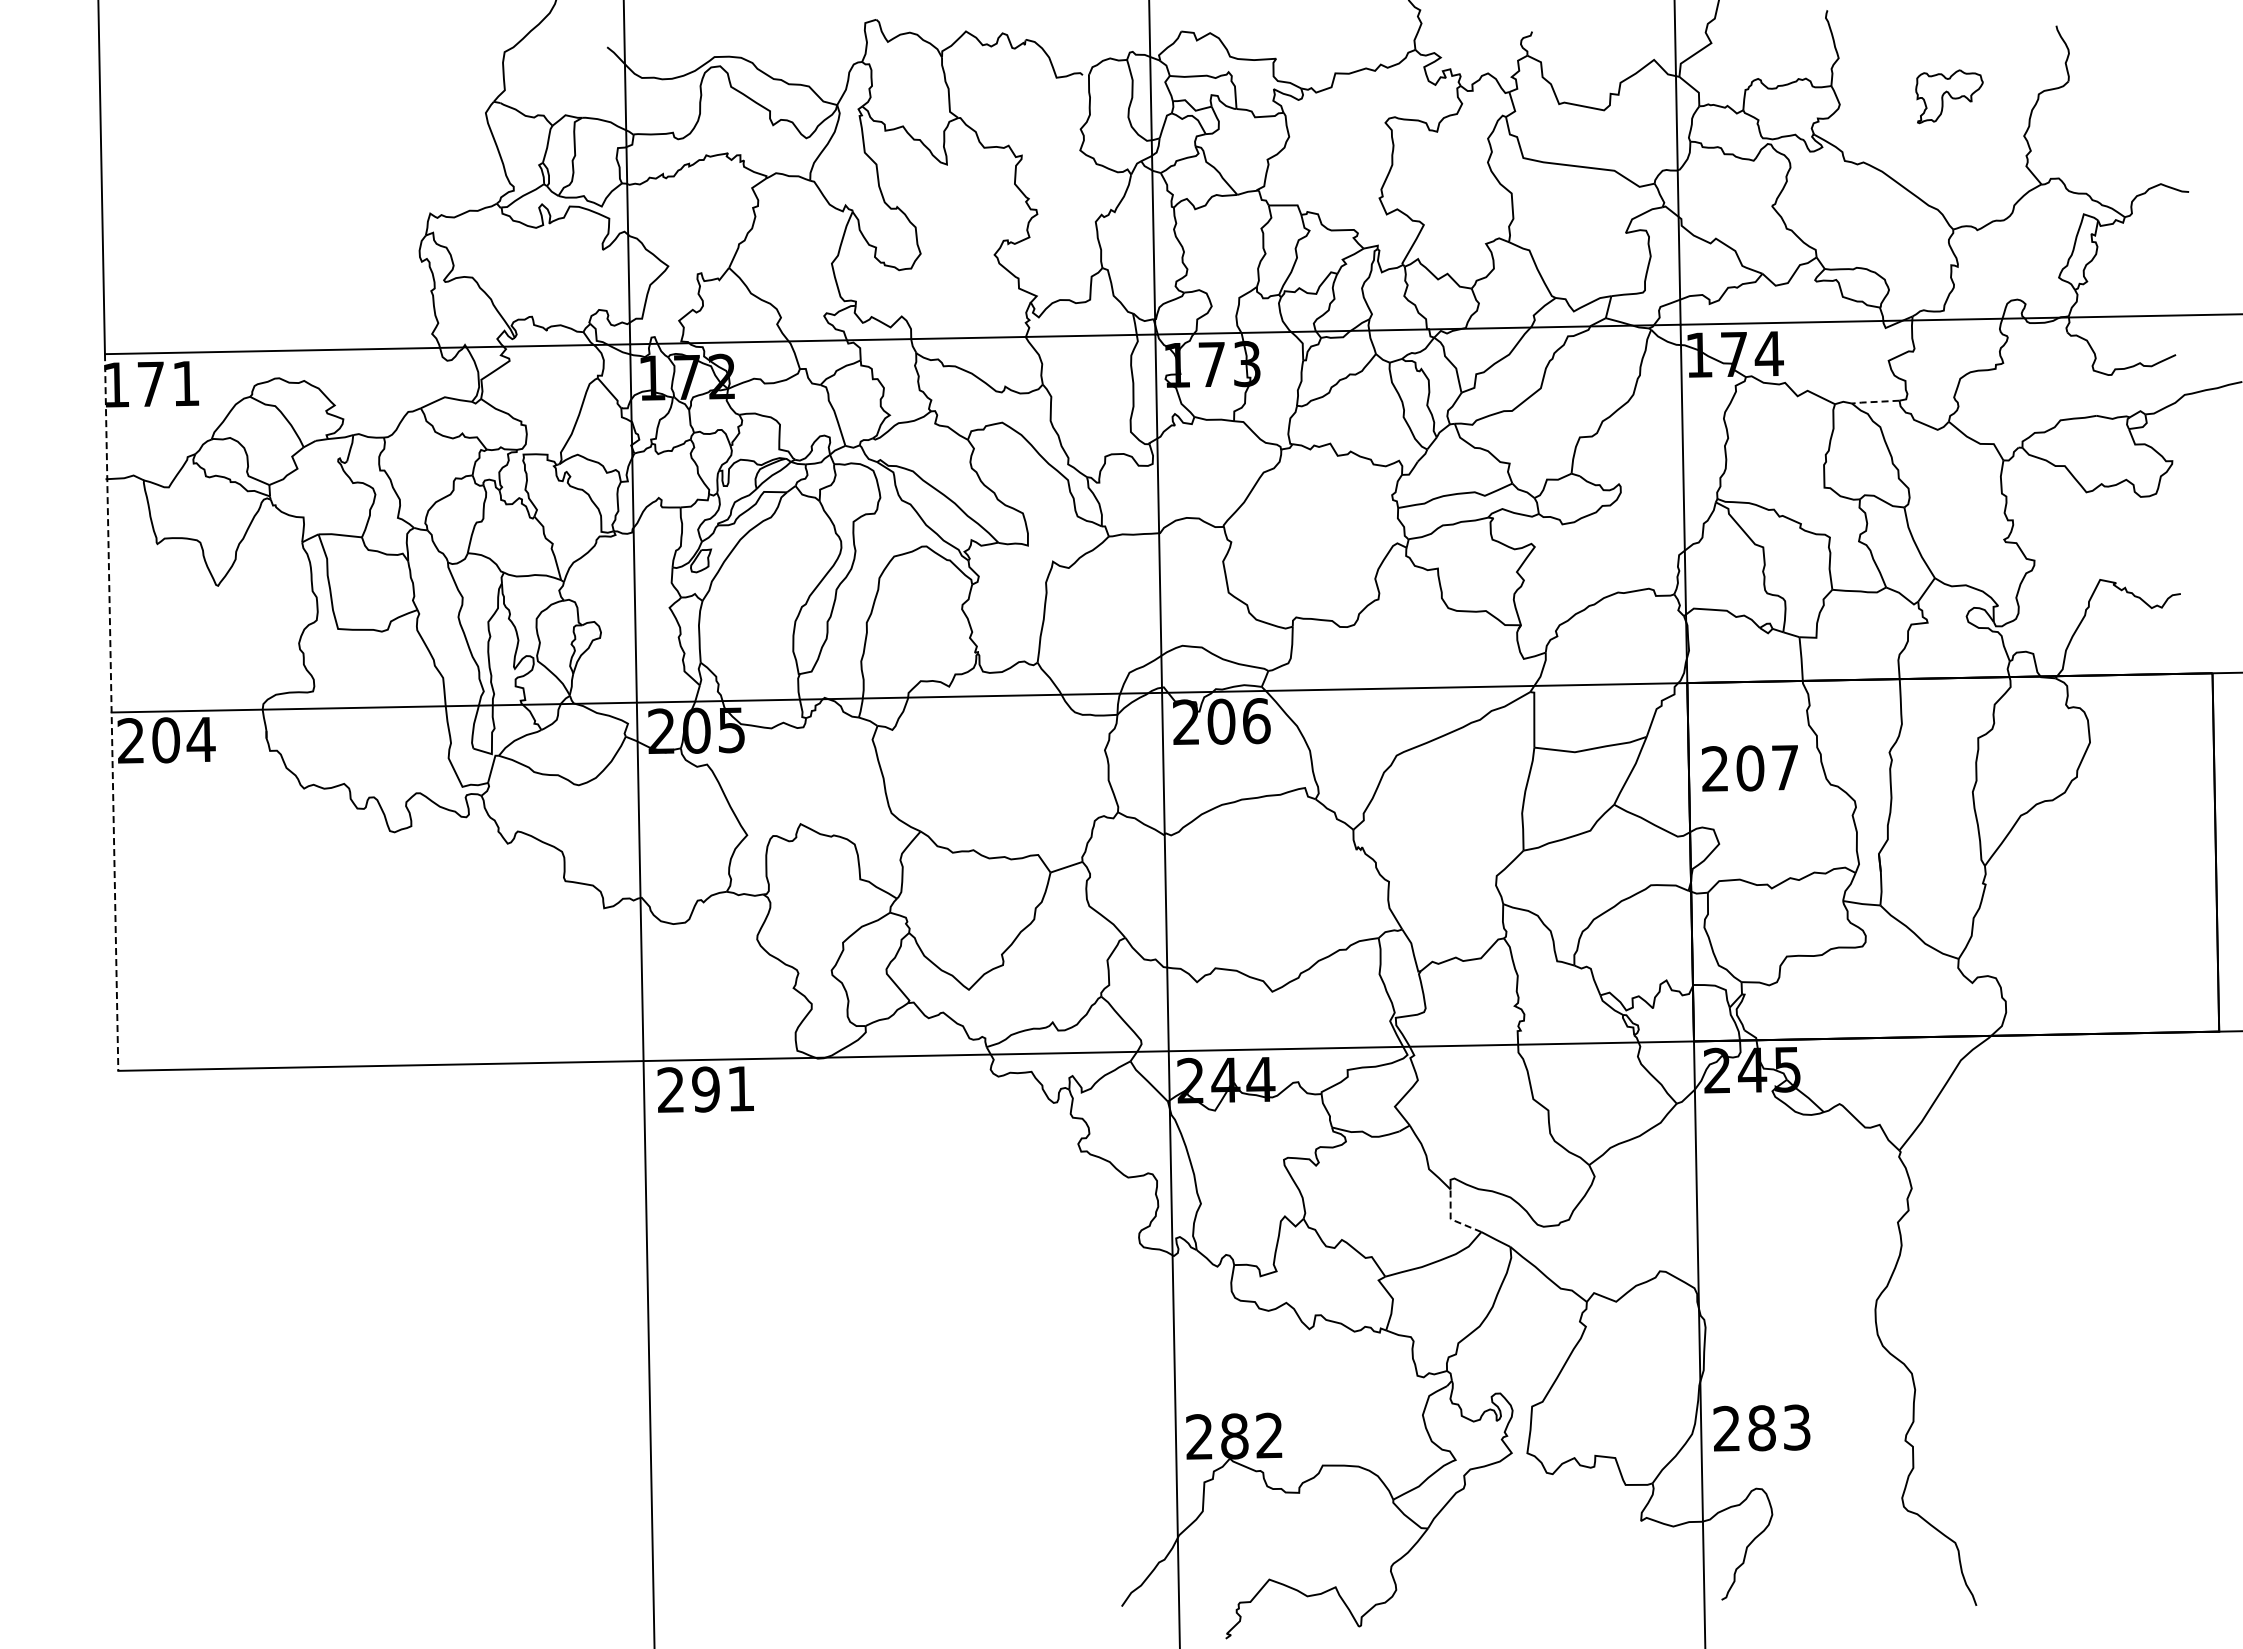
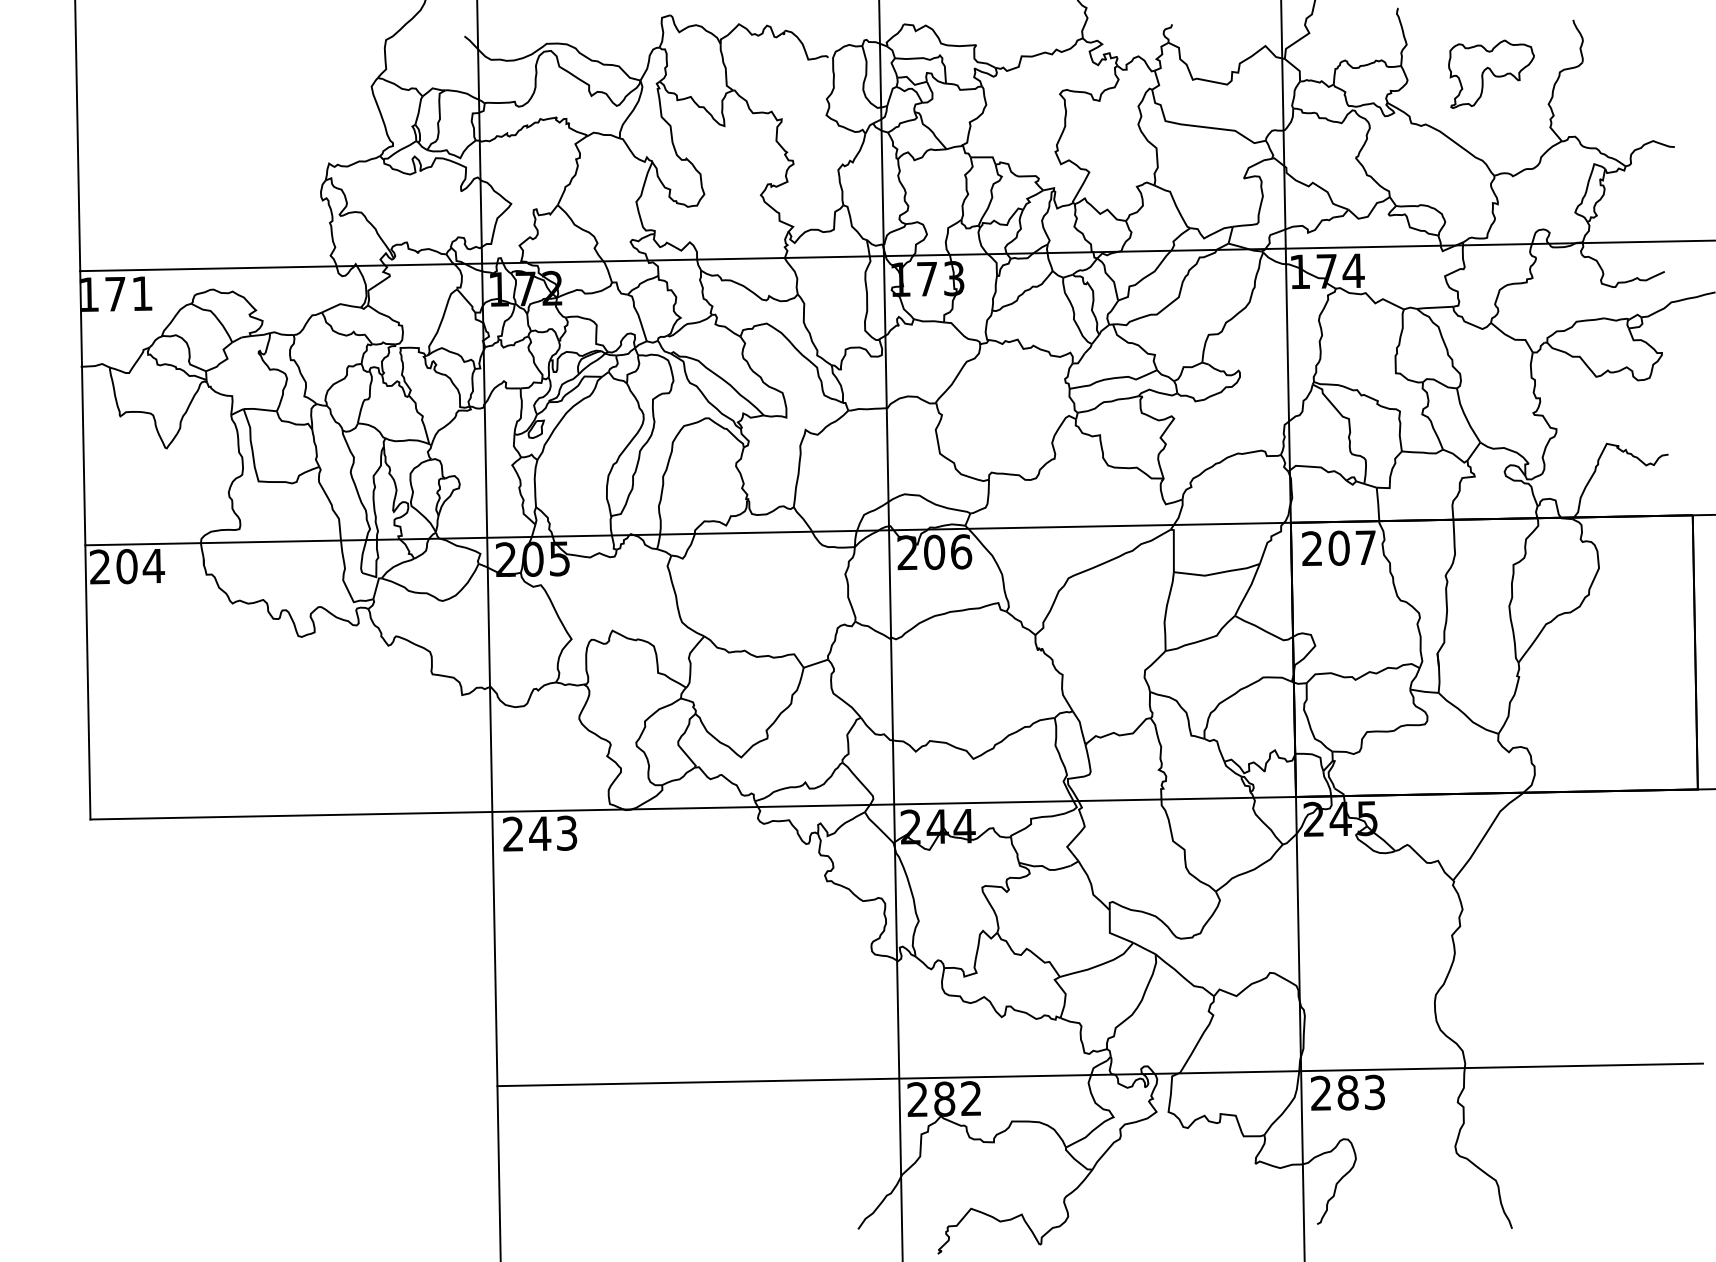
part: (1949, 96) -> (1491, 74), size x1.67
line: (1875, 401) -> (1434, 307), dashed -> solid
line: (111, 713) -> (85, 546), dashed -> solid
text: (1749, 768) -> (1338, 548), moved
text: (722, 1088) -> (552, 832), 291 -> 243
line: (1451, 1219) -> (1110, 933), dashed -> solid
line: (1437, 1404) -> (1099, 1074), added

